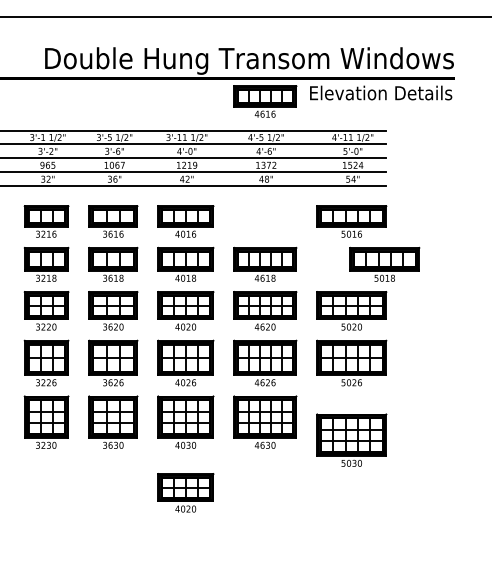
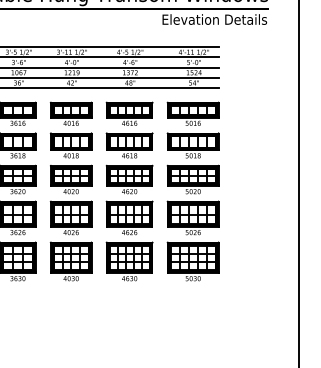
part: (265, 101) -> (129, 114), moved
part: (384, 263) -> (193, 144), moved
part: (351, 439) -> (193, 261), moved
part: (185, 492) -> (70, 313), removed

